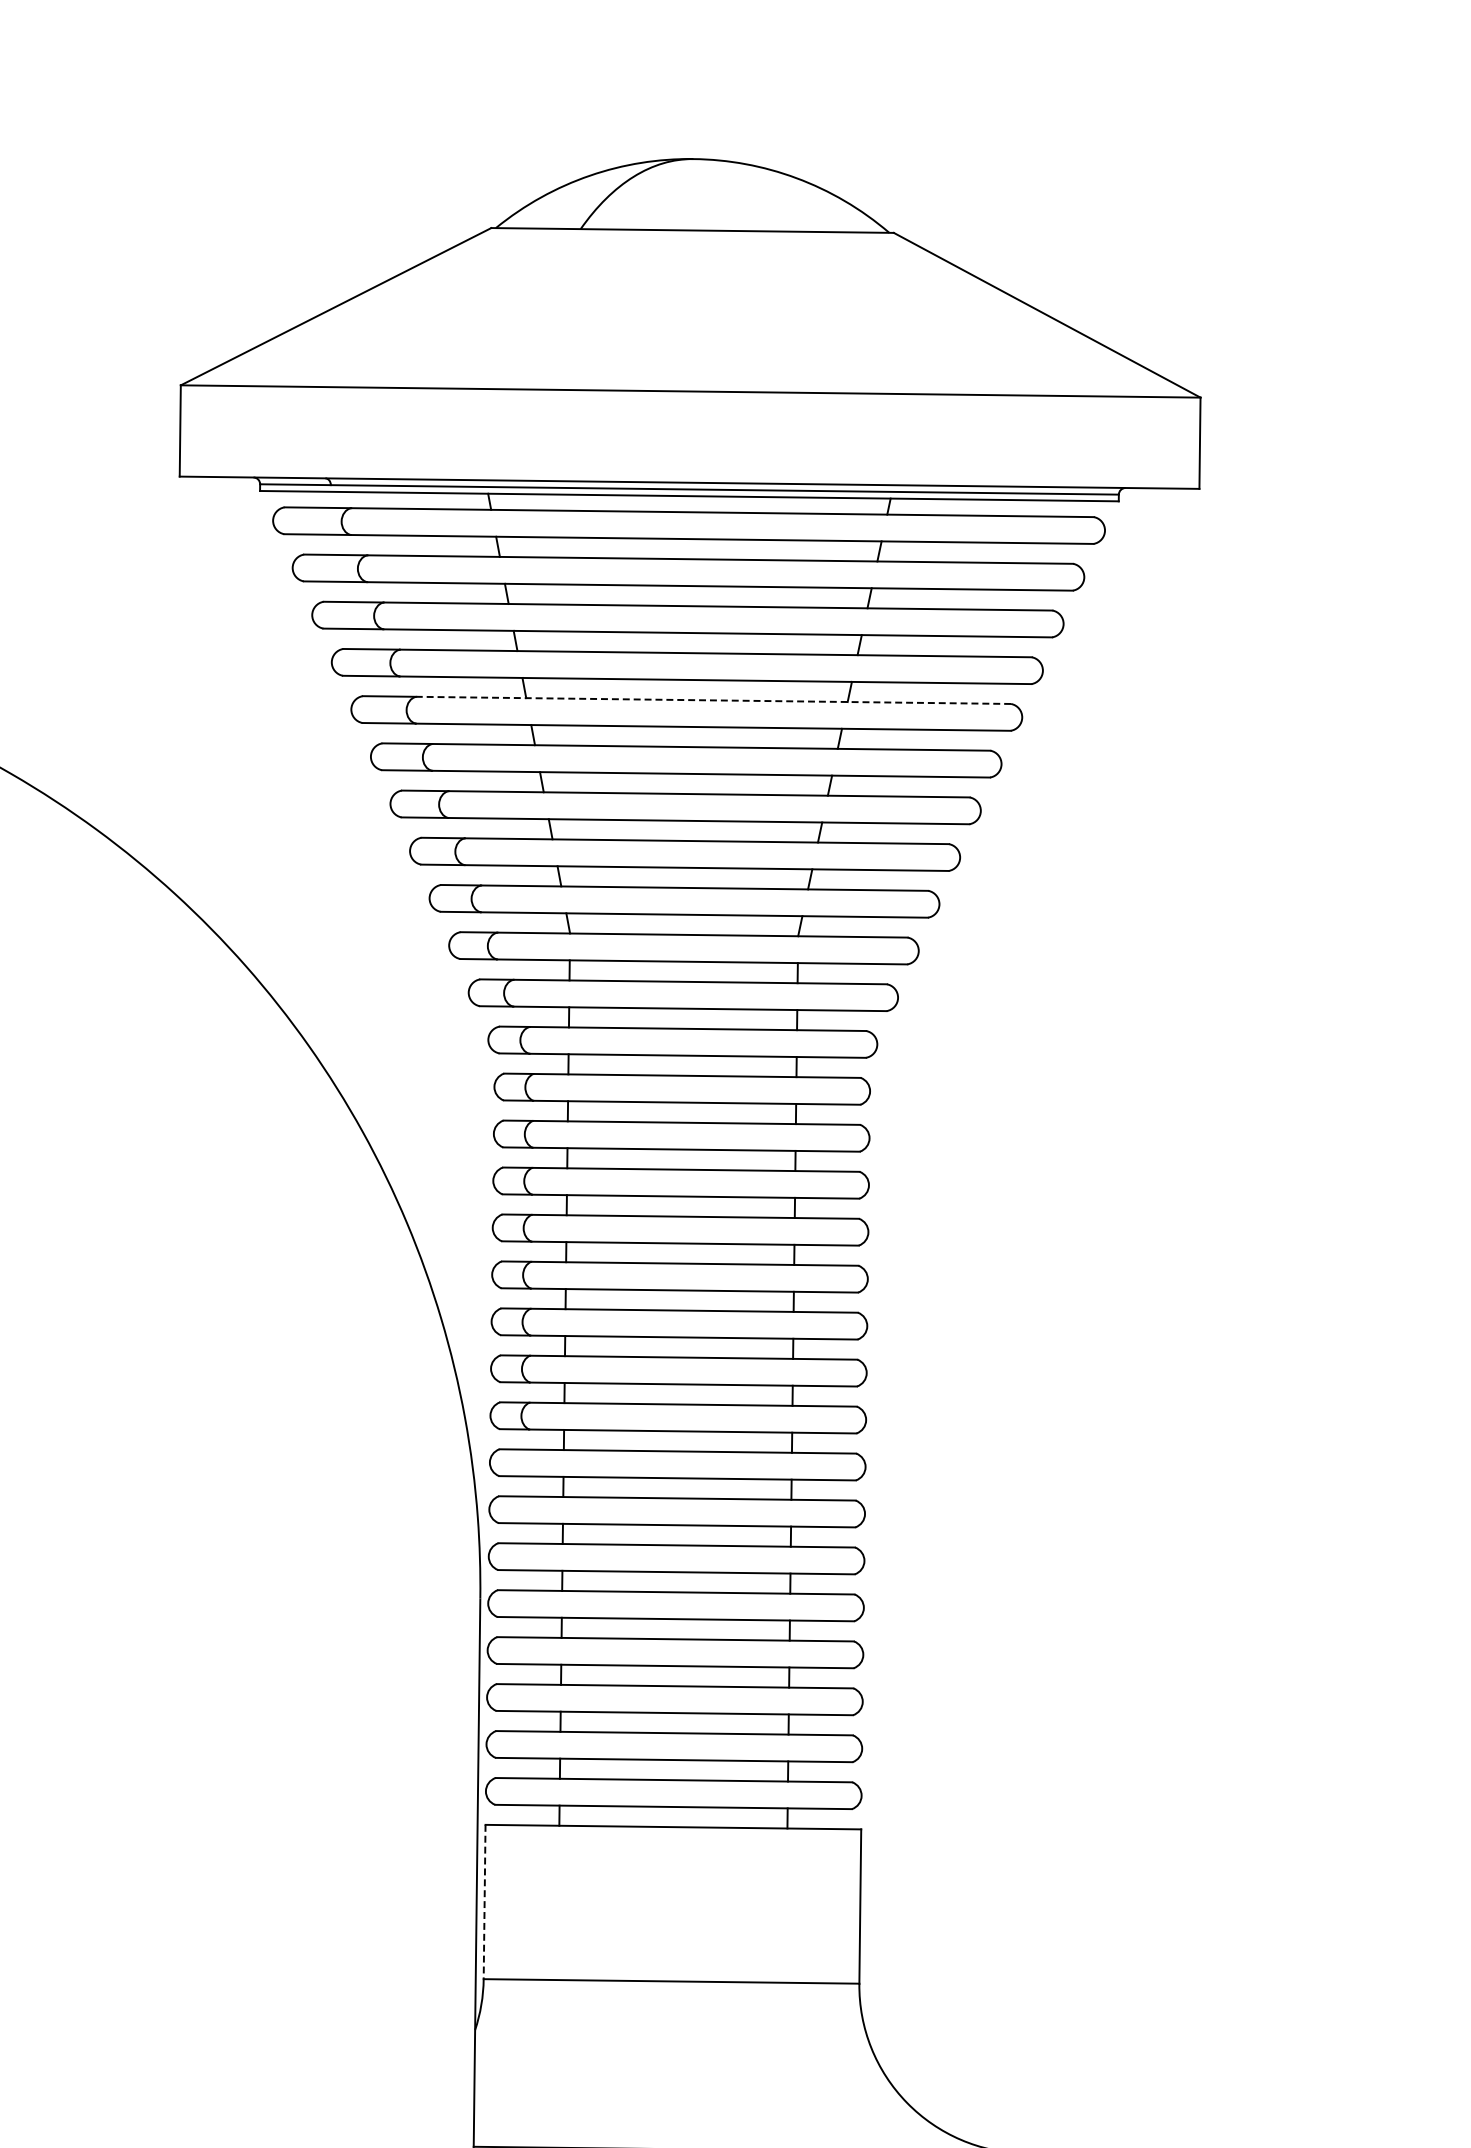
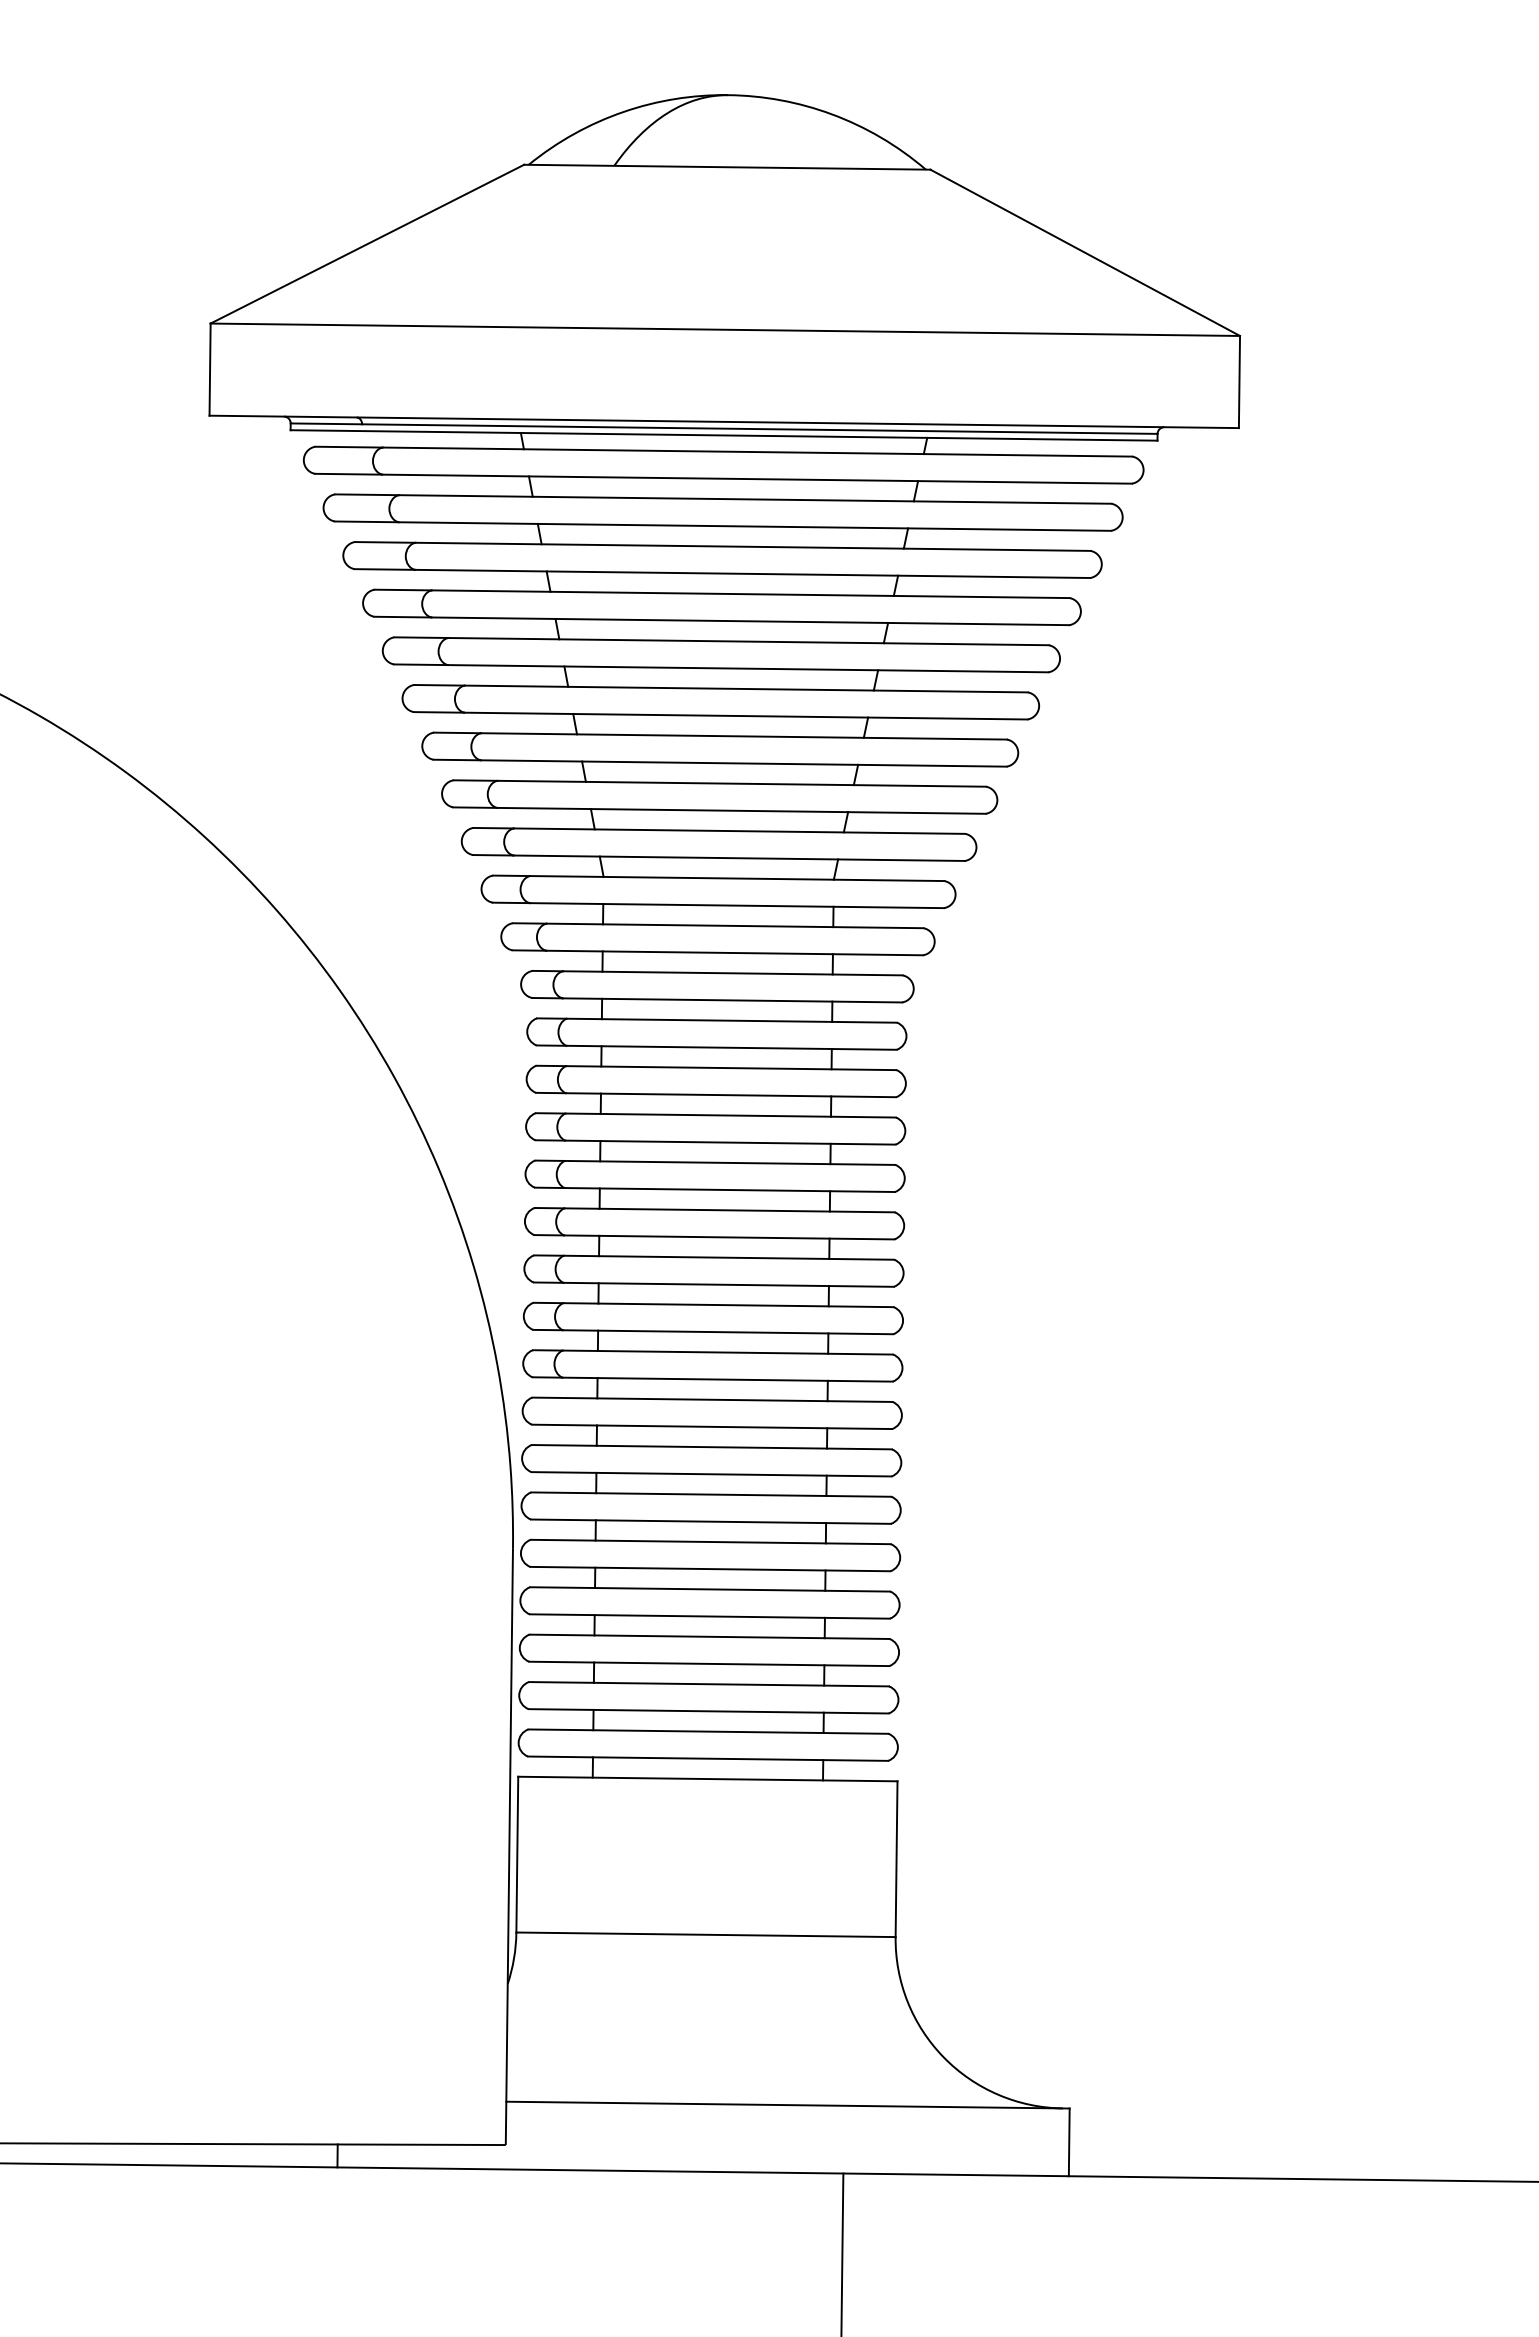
line: (713, 700) -> (748, 641), dashed -> solid
line: (484, 1901) -> (517, 1854), dashed -> solid

